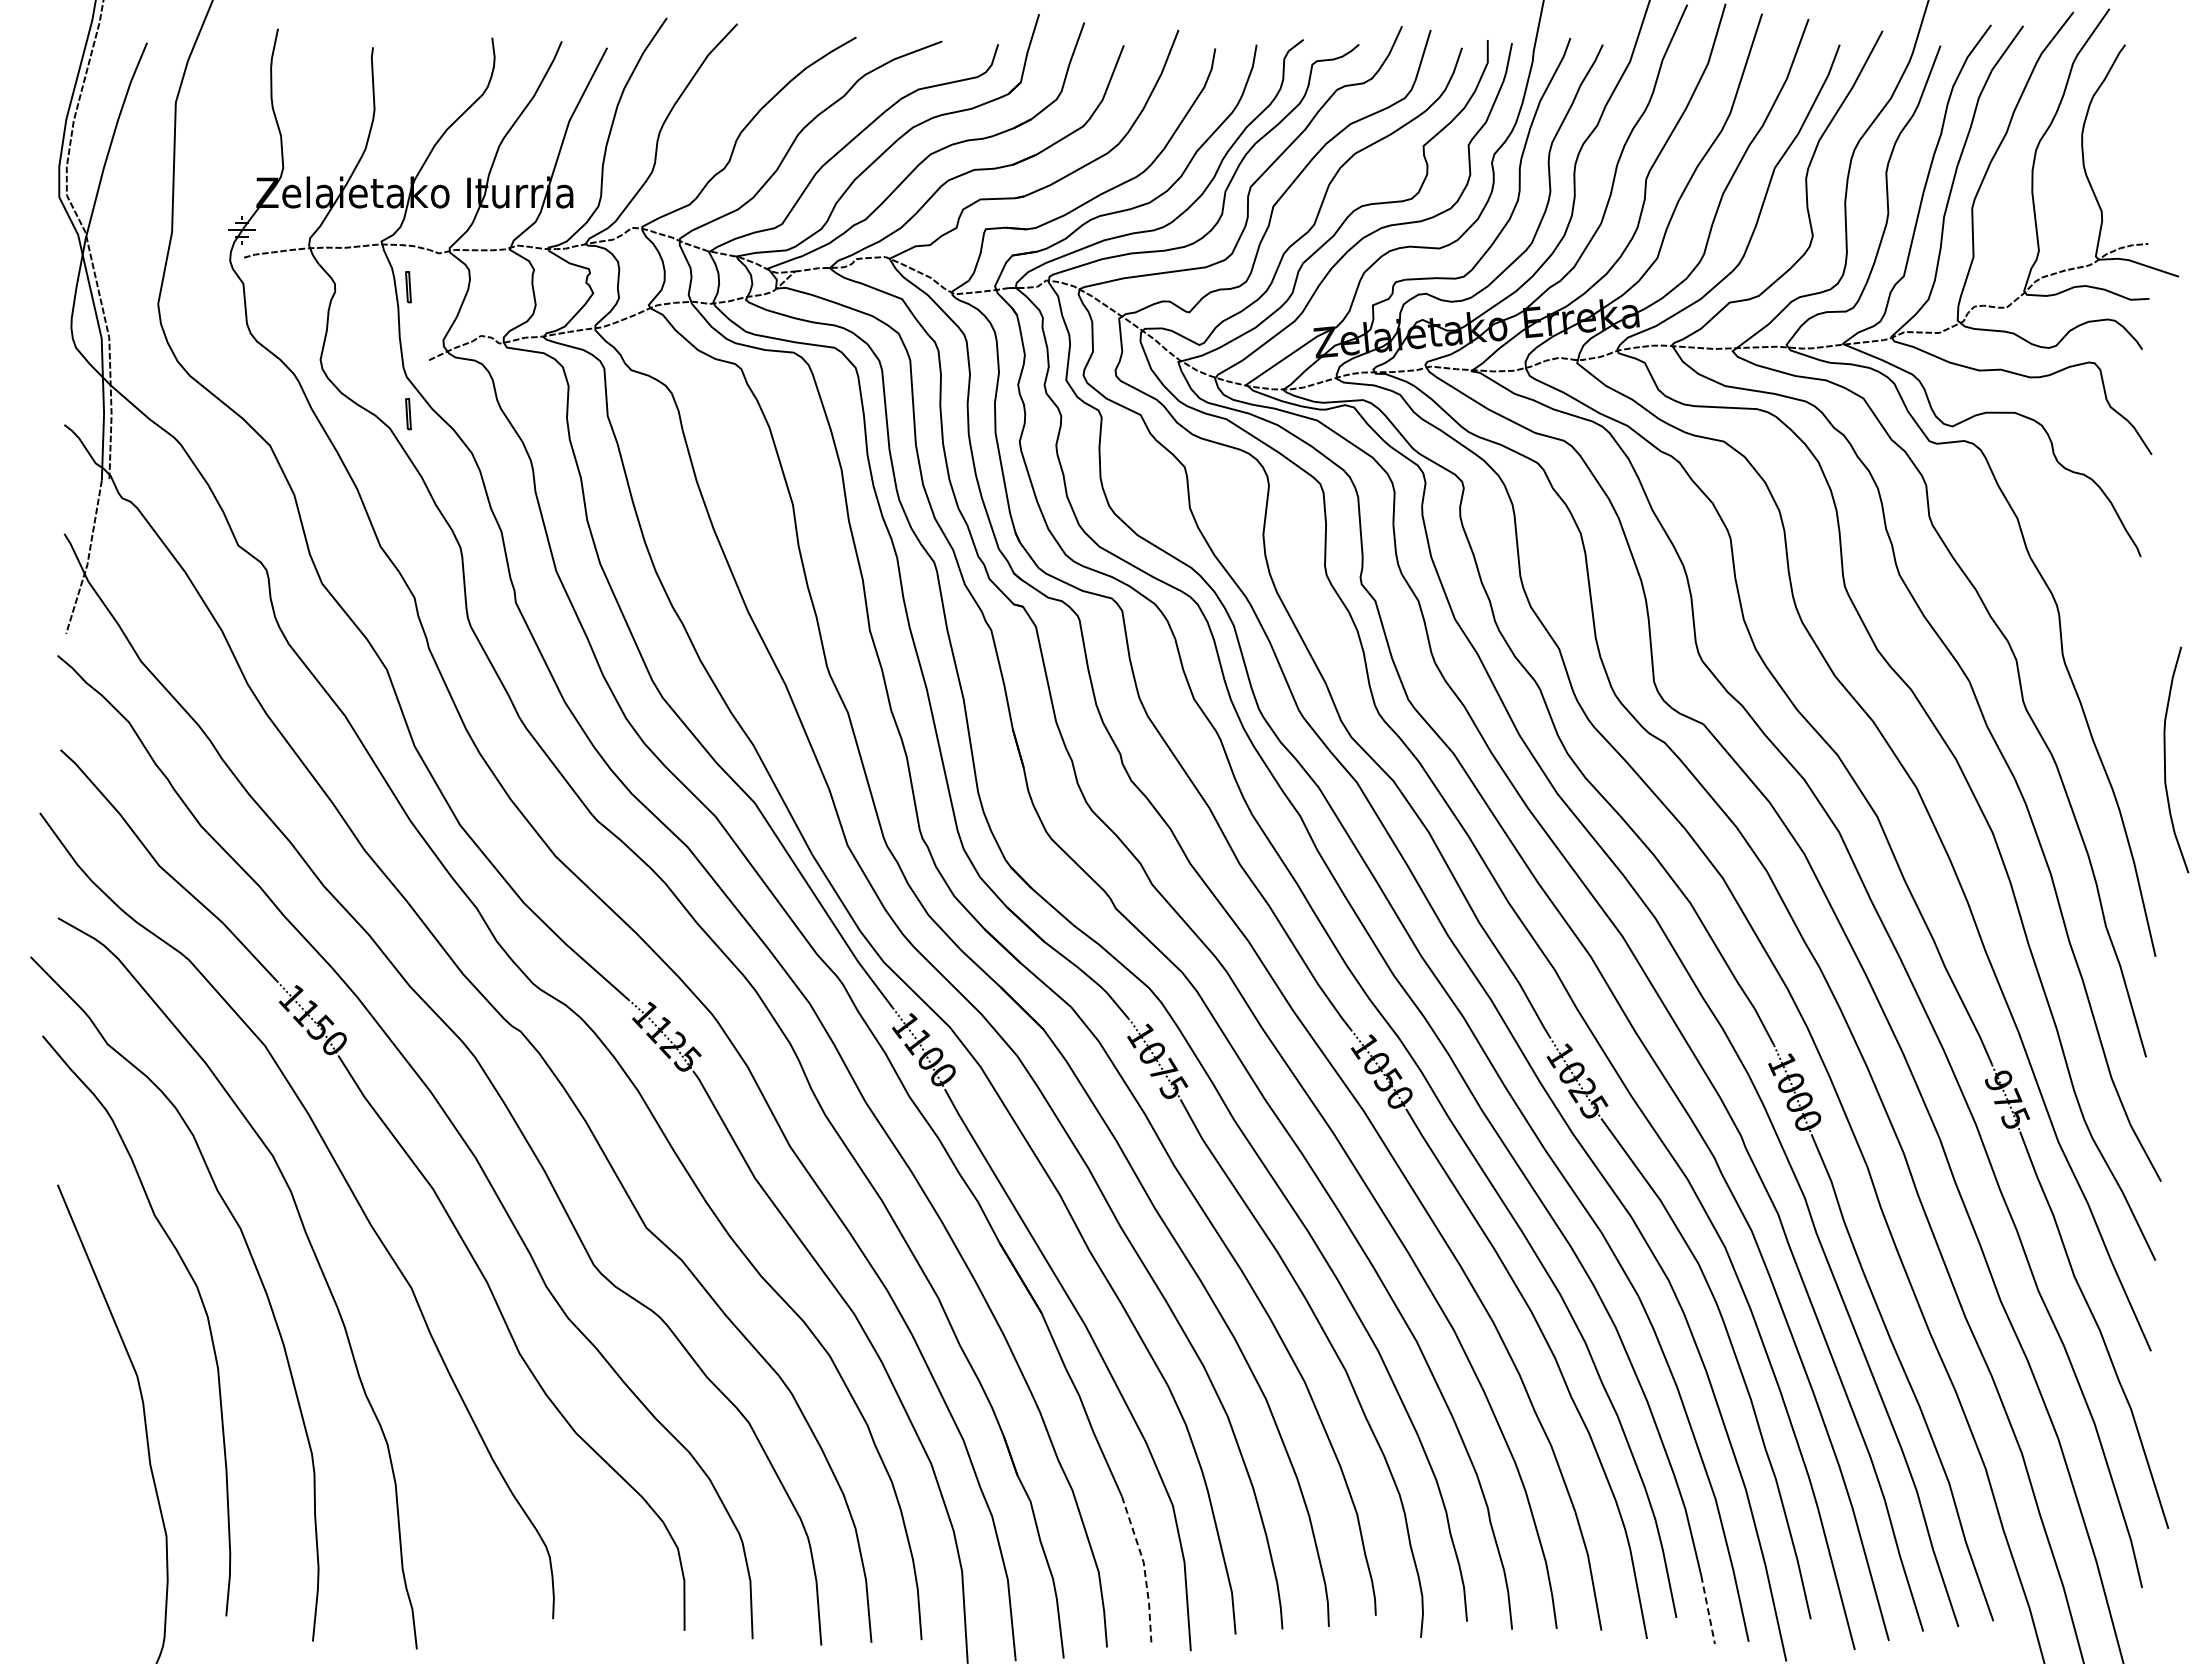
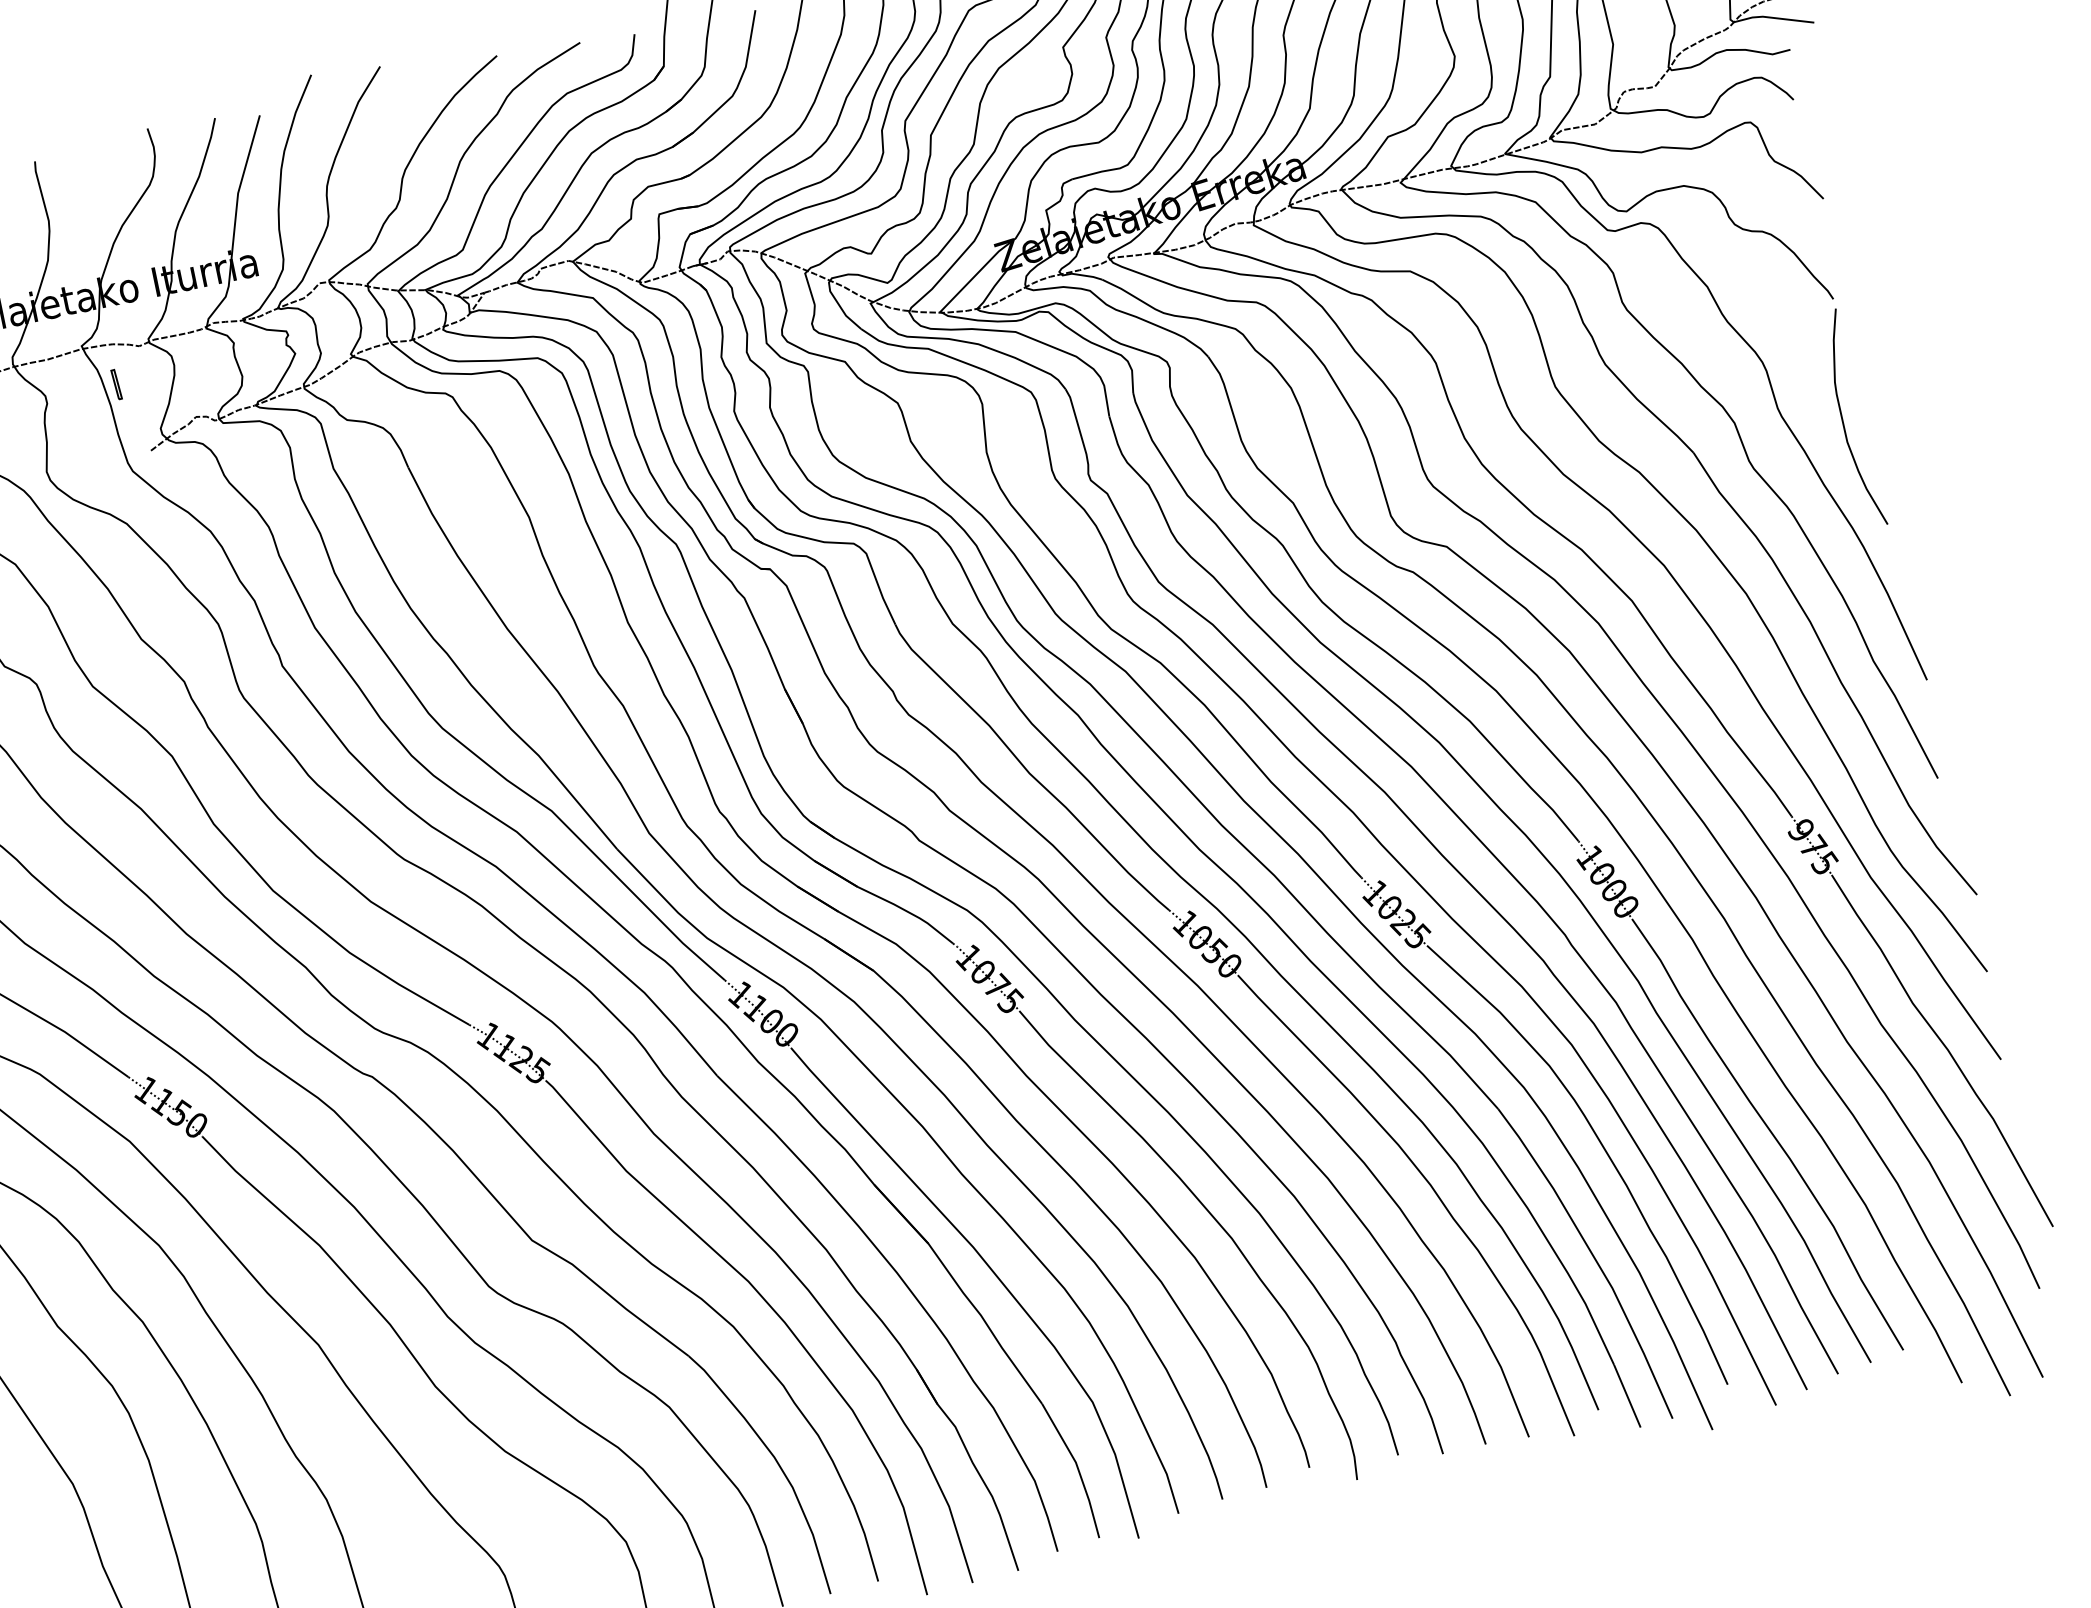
part: (408, 414) -> (141, 506), removed
curve: (2165, 759) -> (1843, 419), moved
line: (1144, 1567) -> (1077, 1467), dashed -> solid
line: (1708, 1609) -> (1627, 1395), dashed -> solid

